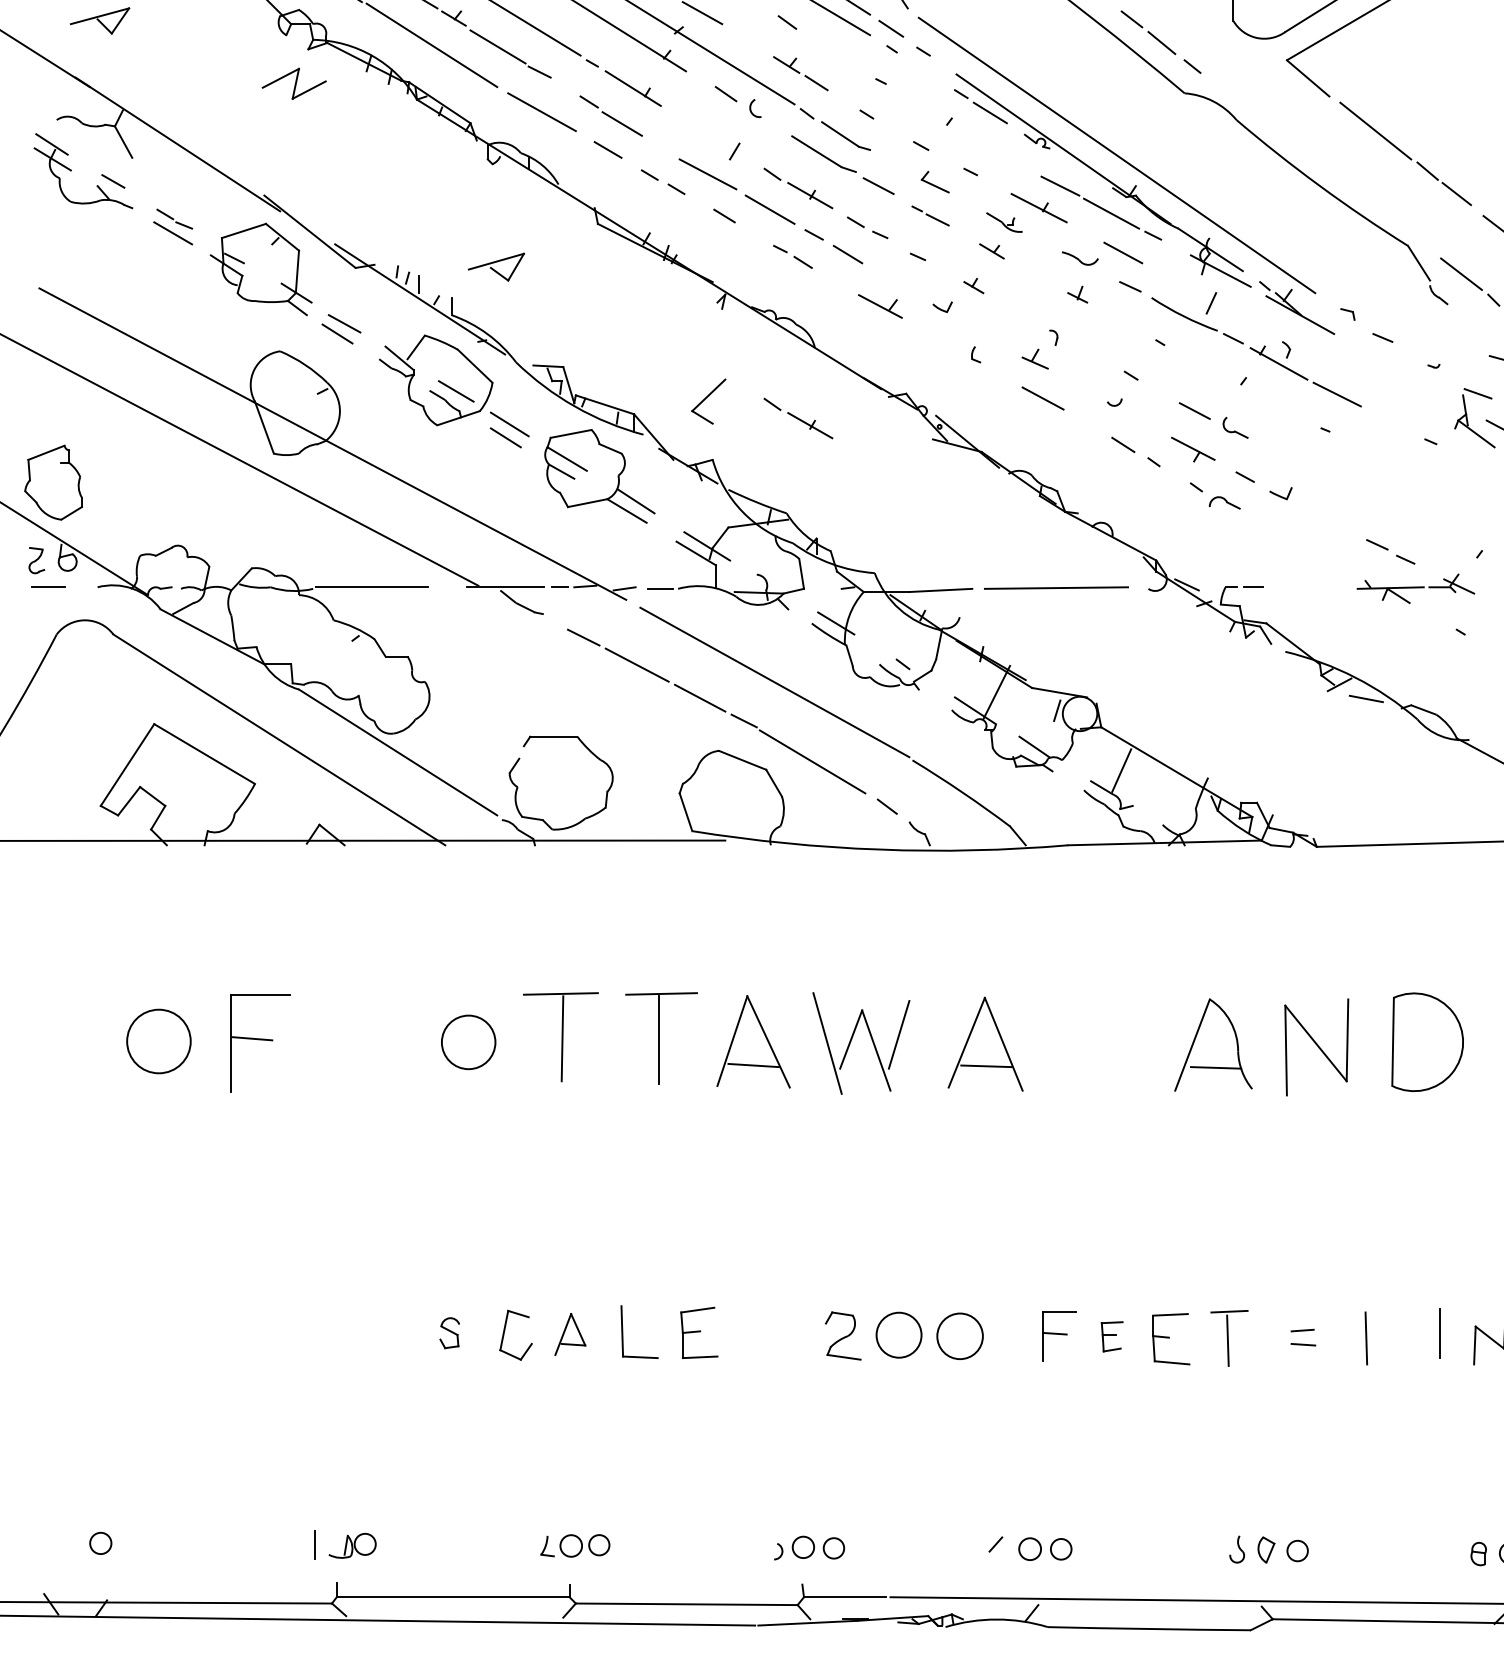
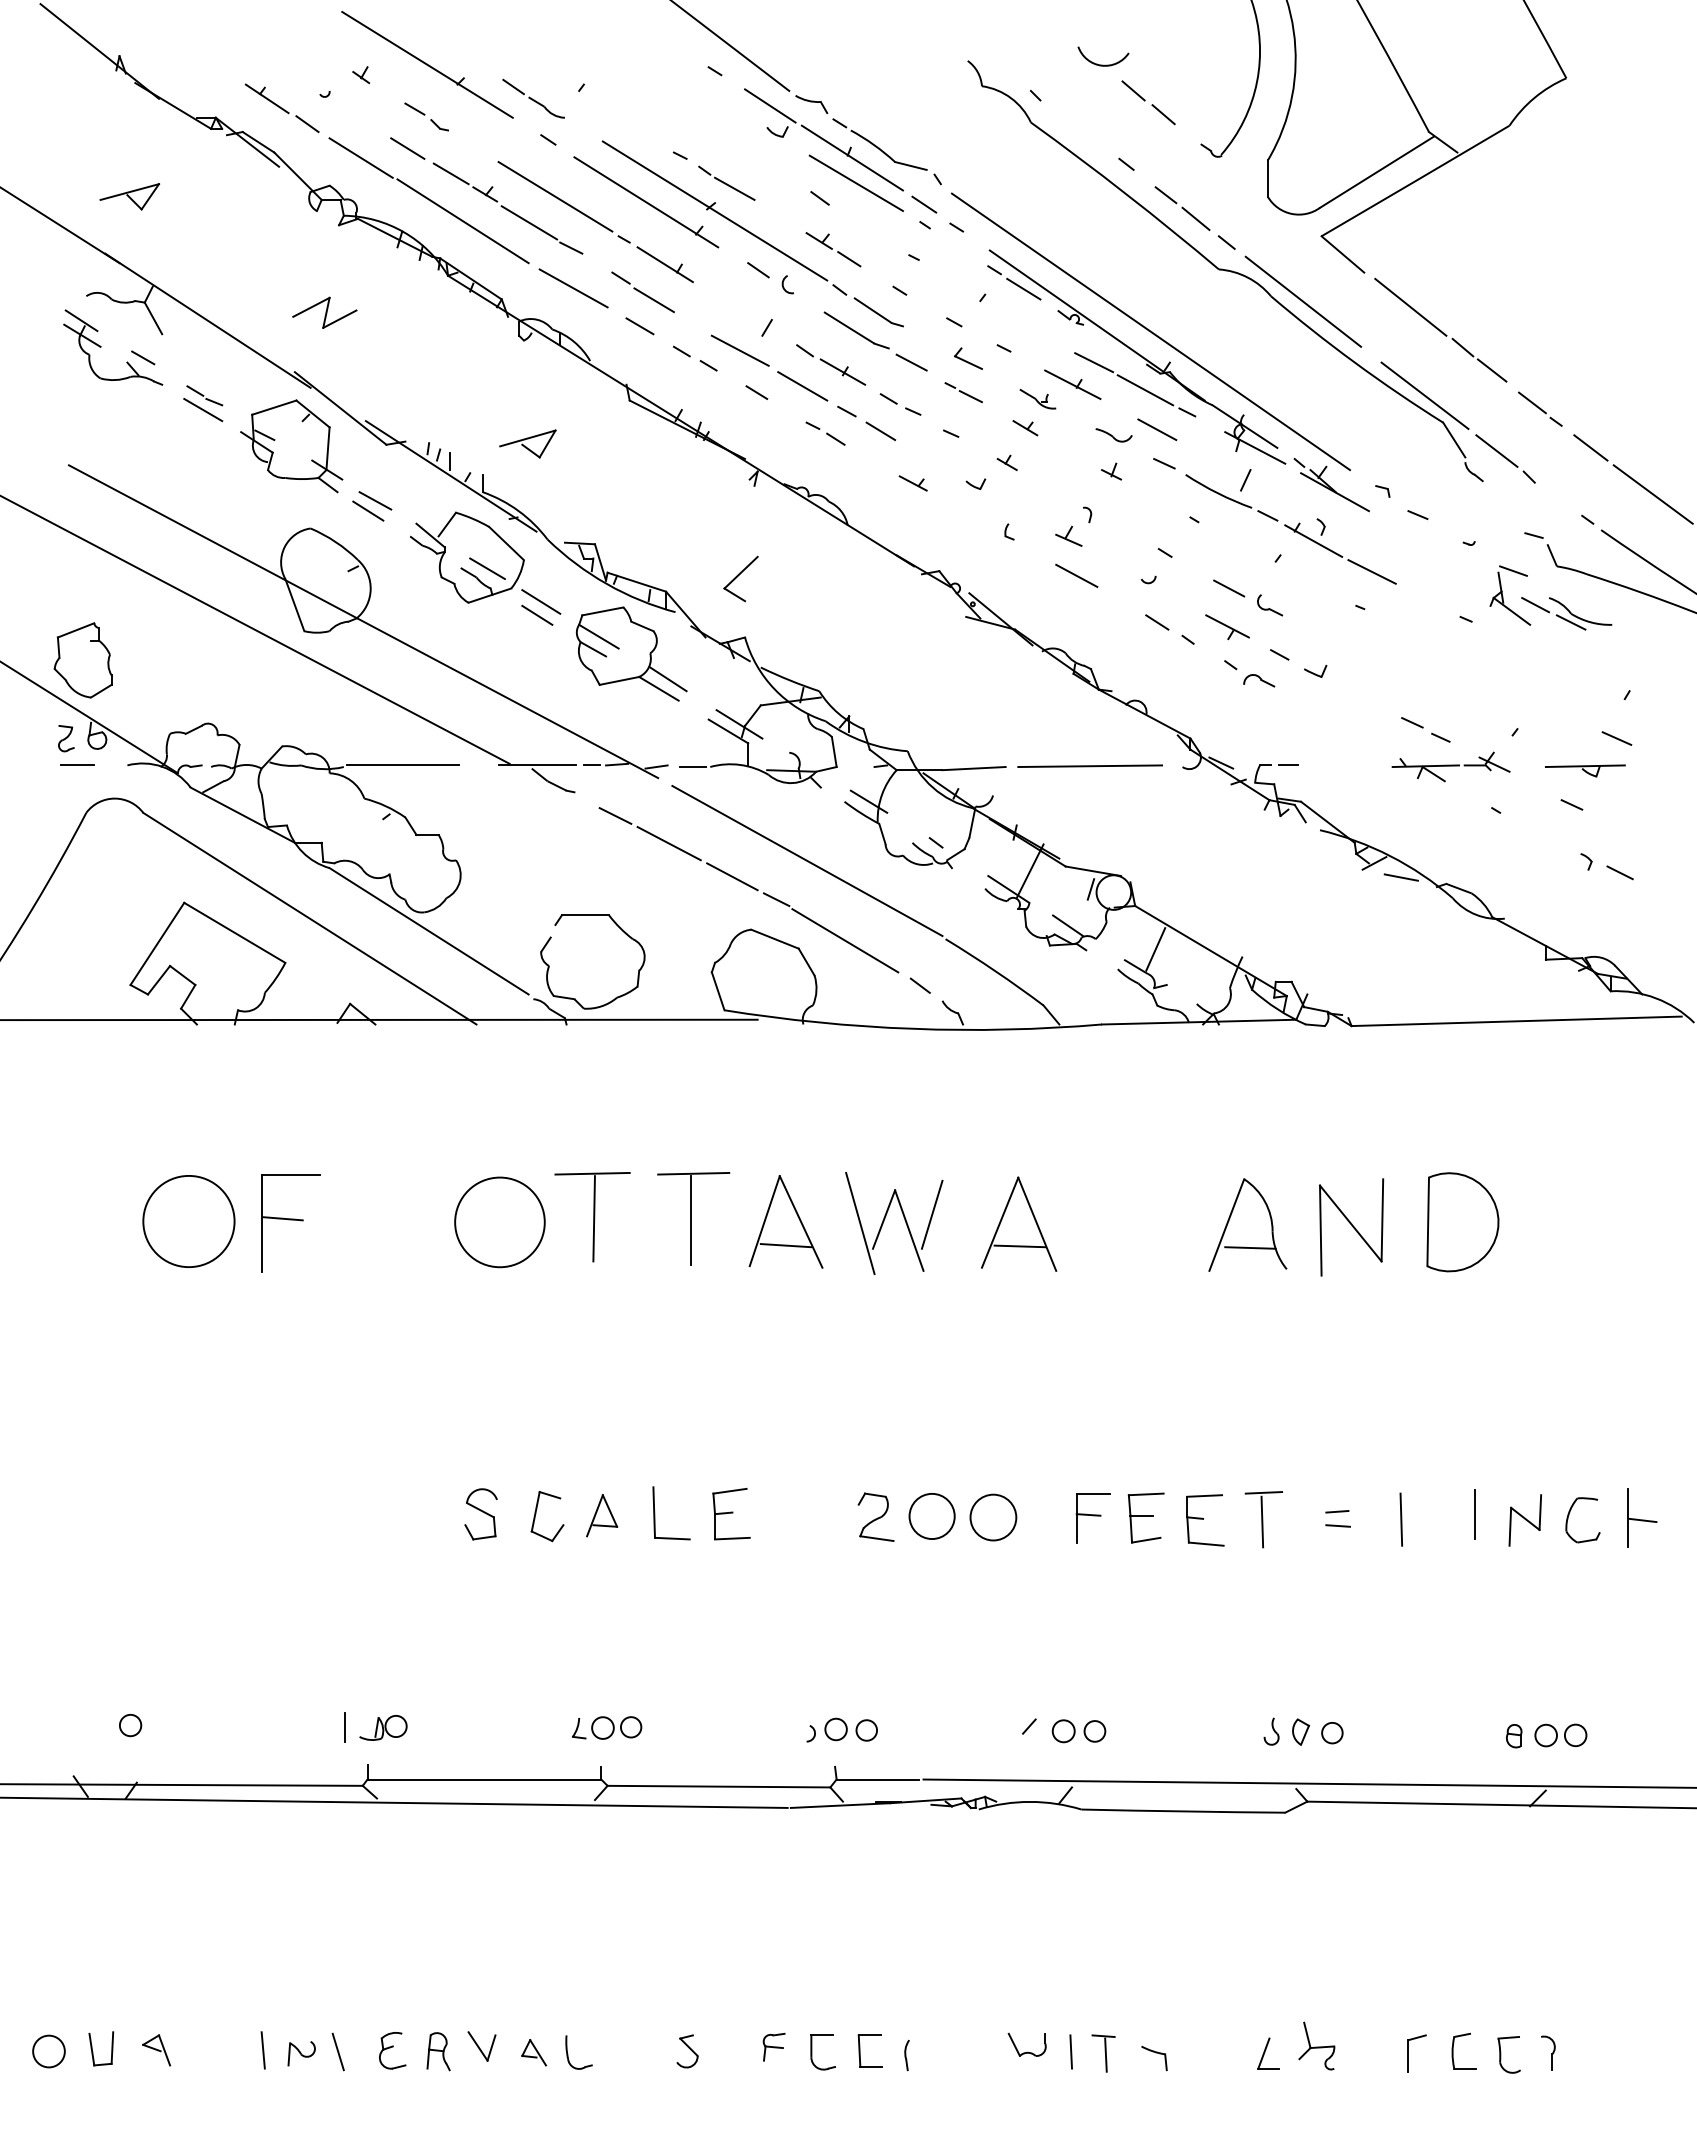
part: (293, 83) -> (324, 312), moved
line: (1268, 125) -> (1303, 301), added
line: (1389, 218) -> (1424, 395), added
part: (879, 306) -> (912, 483), size x0.62
part: (798, 418) -> (831, 595), removed
circle: (158, 1041) -> (188, 1221), size x1.43
circle: (468, 1042) -> (499, 1222), size x1.67
part: (449, 1333) -> (480, 1514), size x1.67
part: (1111, 1336) -> (1145, 1517), size x1.67

